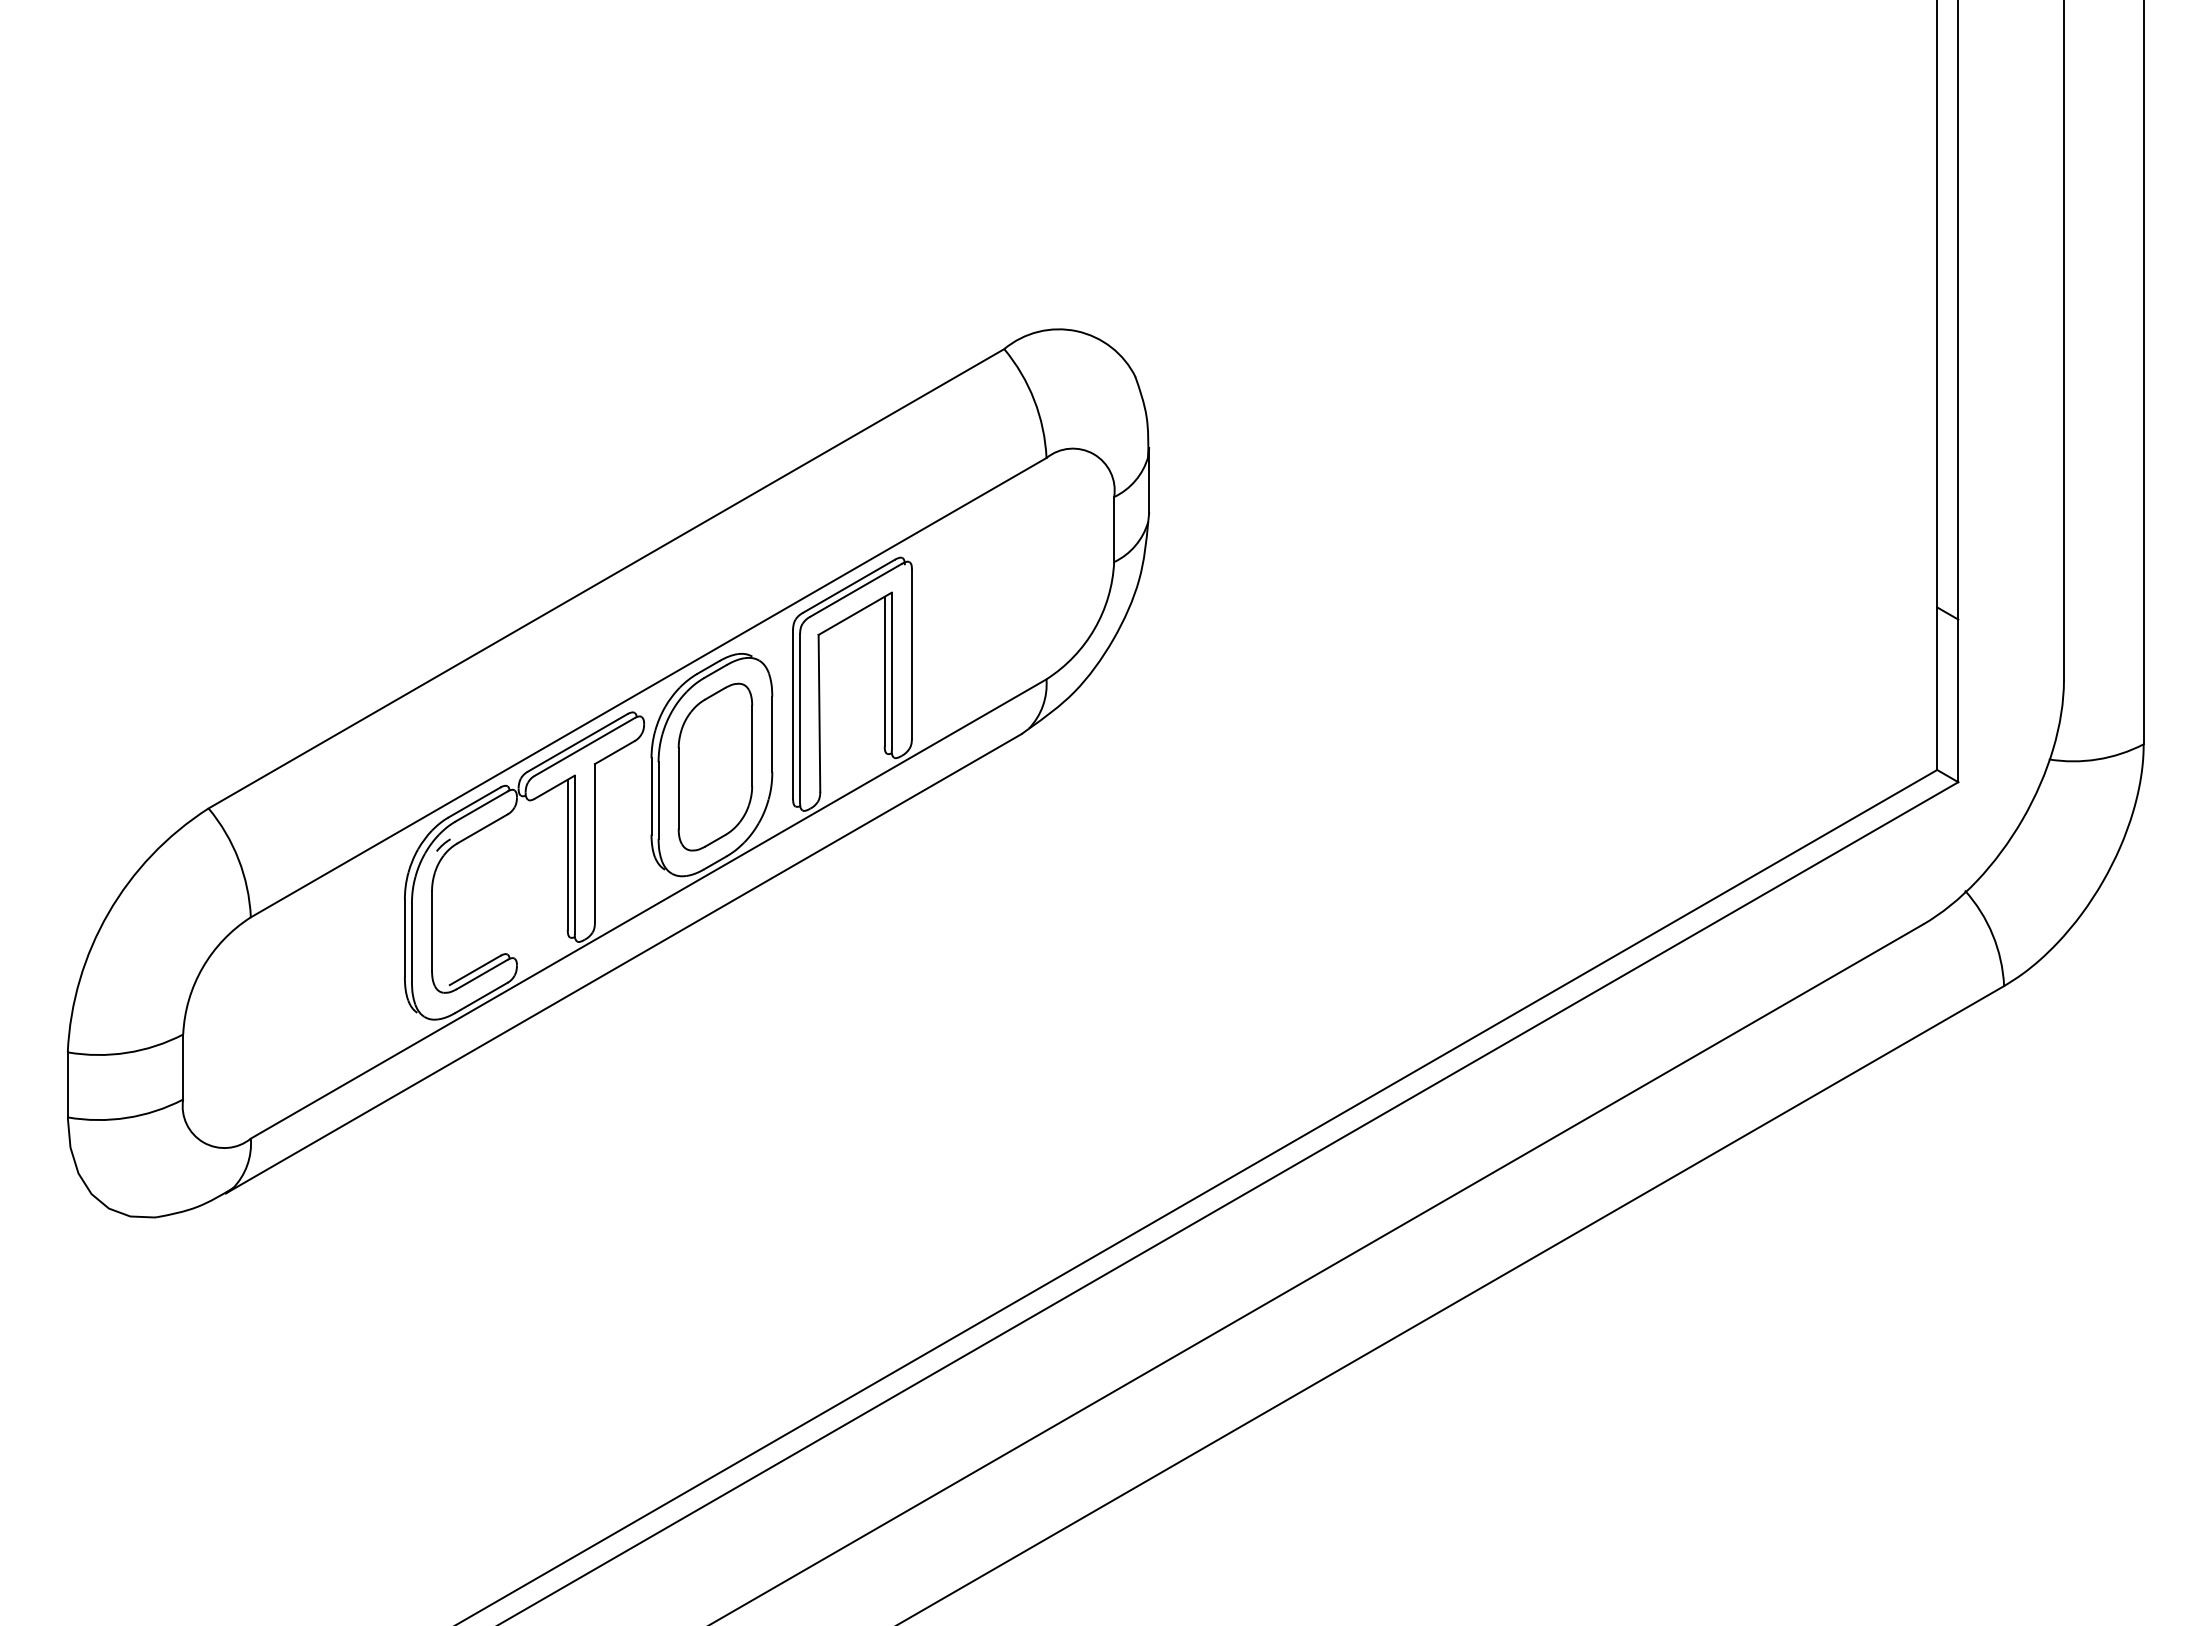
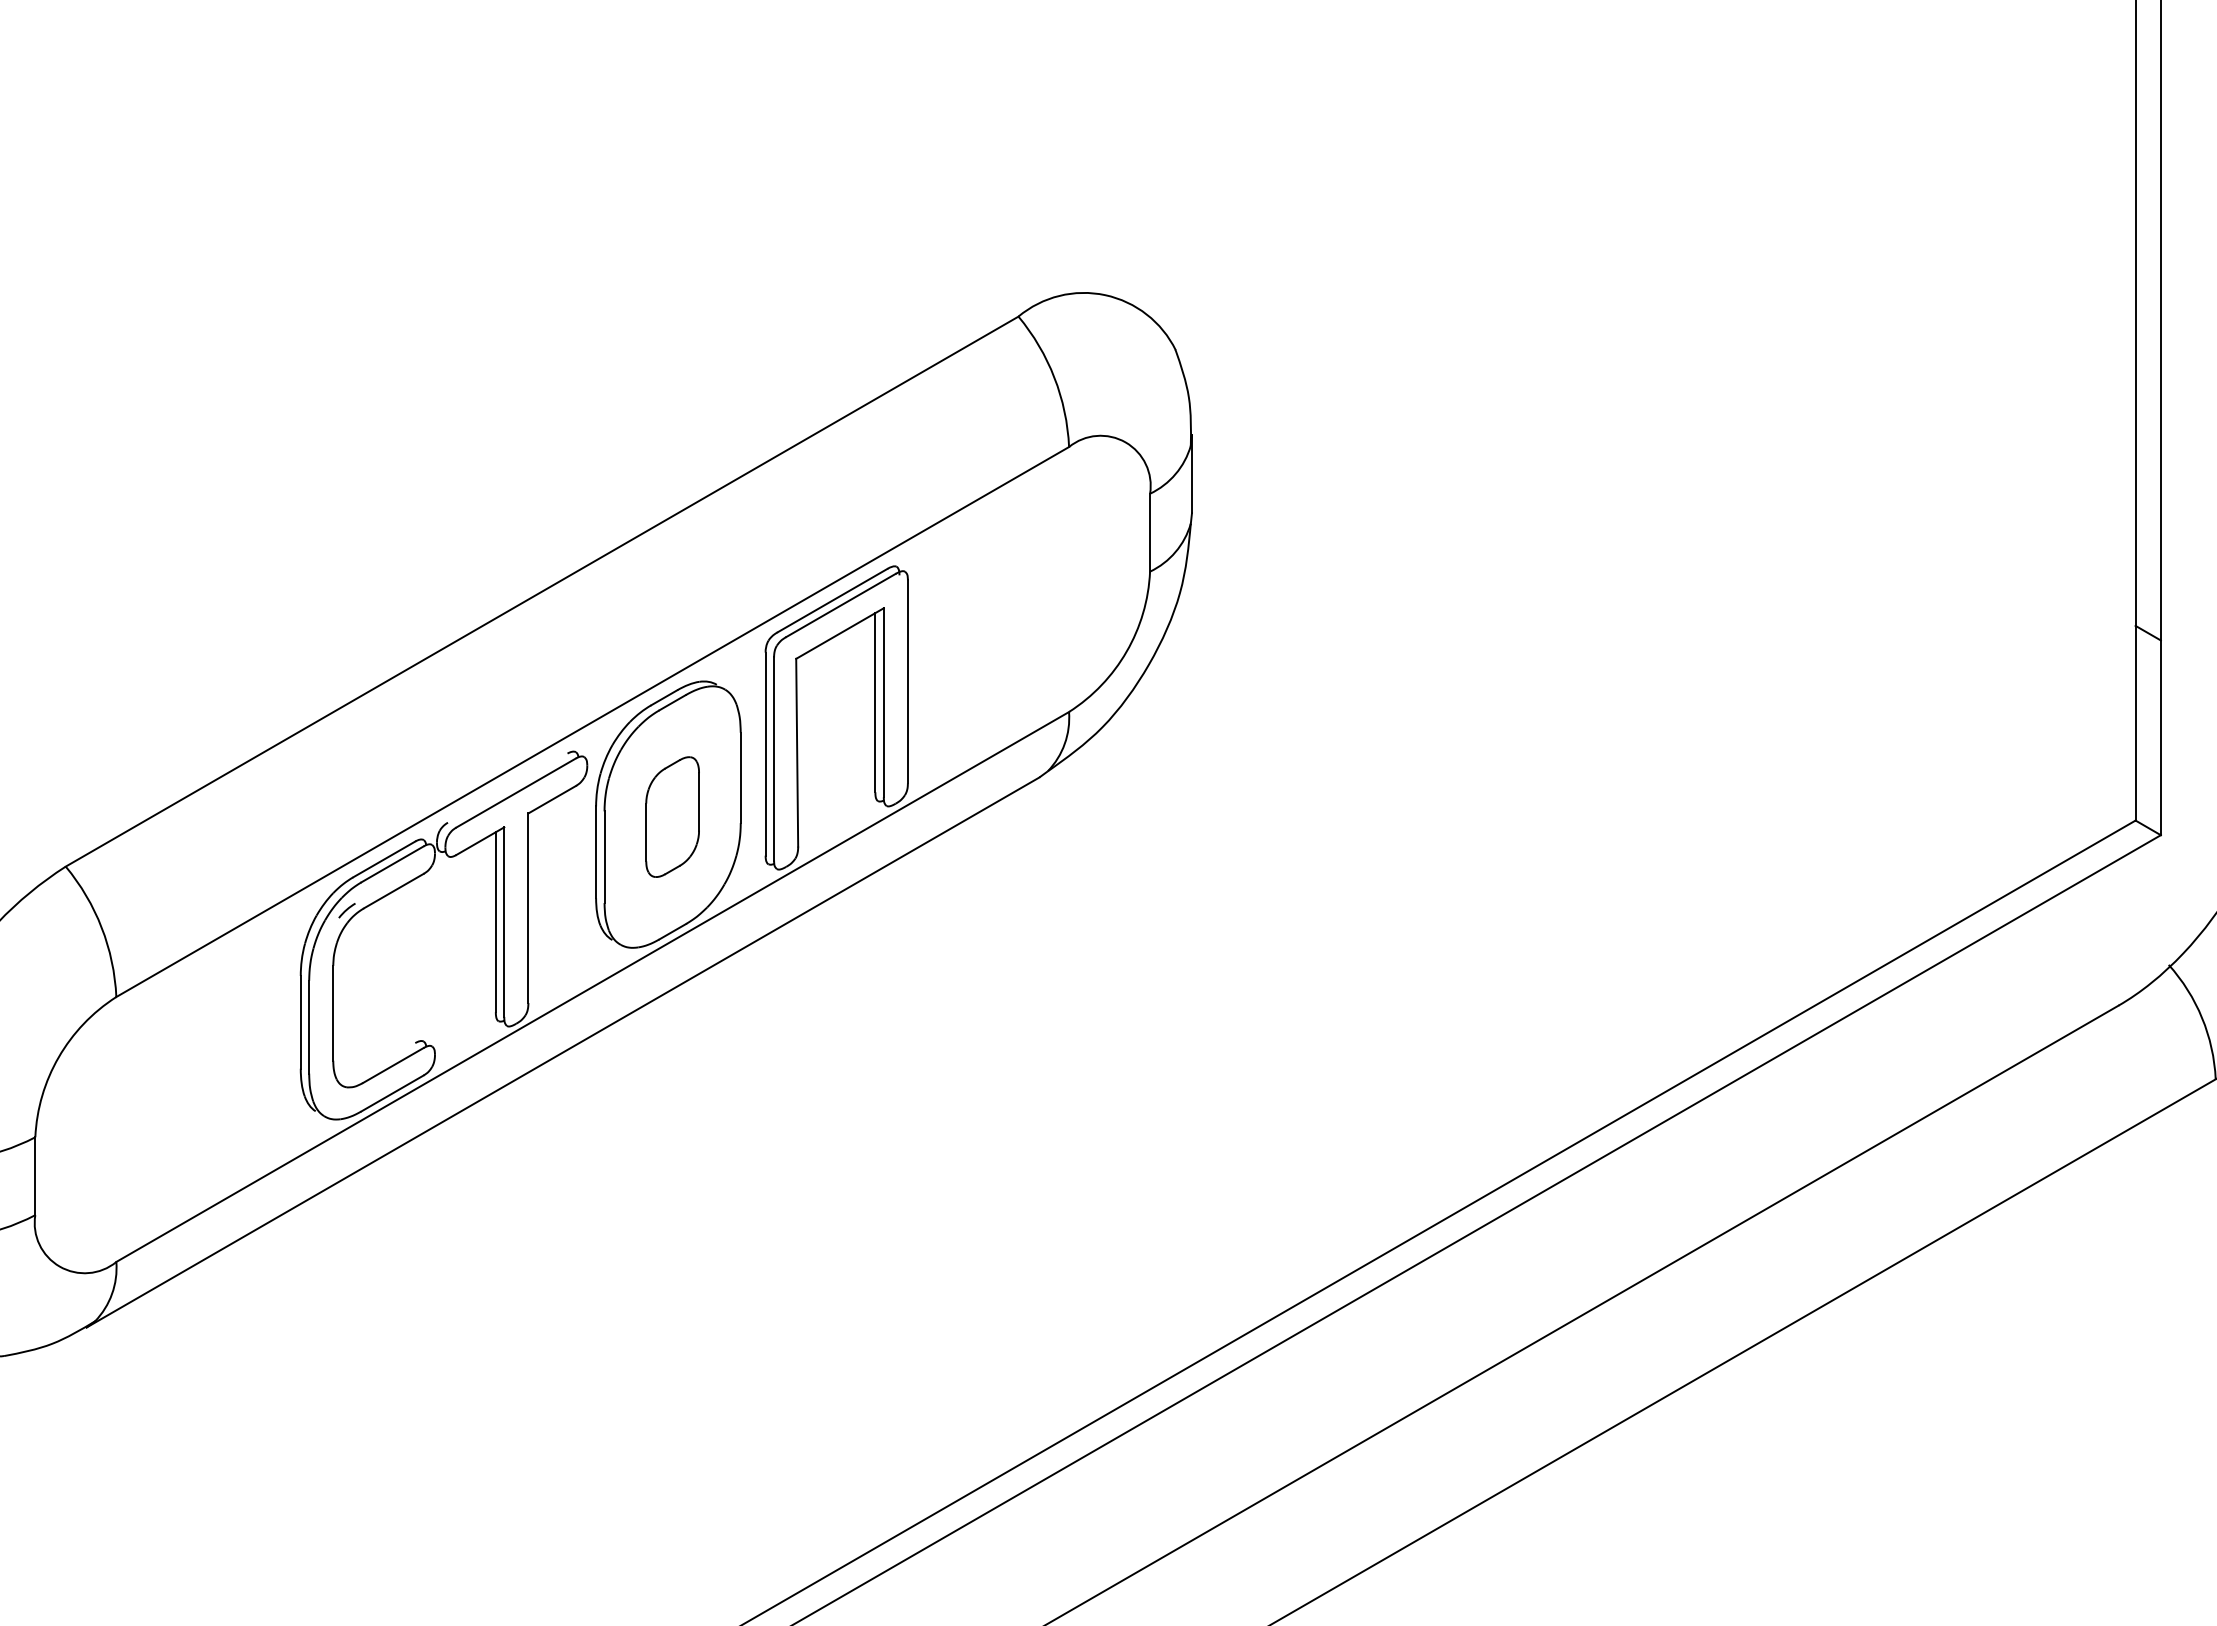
line: (577, 742) -> (507, 787), removed
part: (715, 766) -> (672, 816), size x0.6
line: (474, 970) -> (384, 1060), removed

